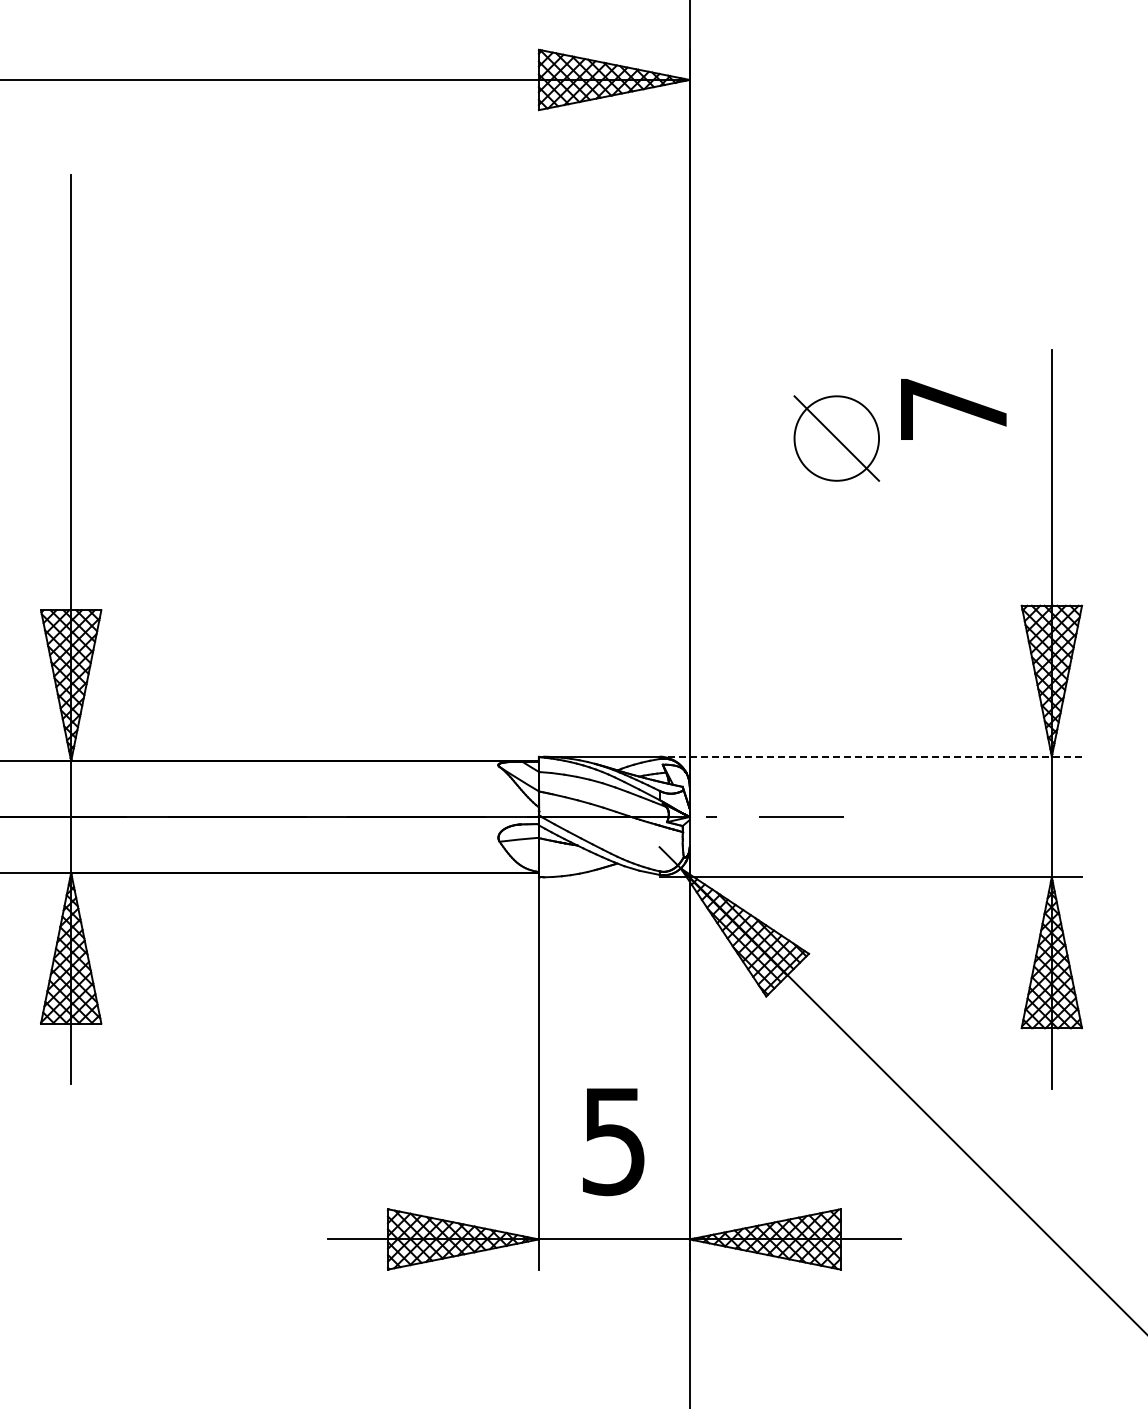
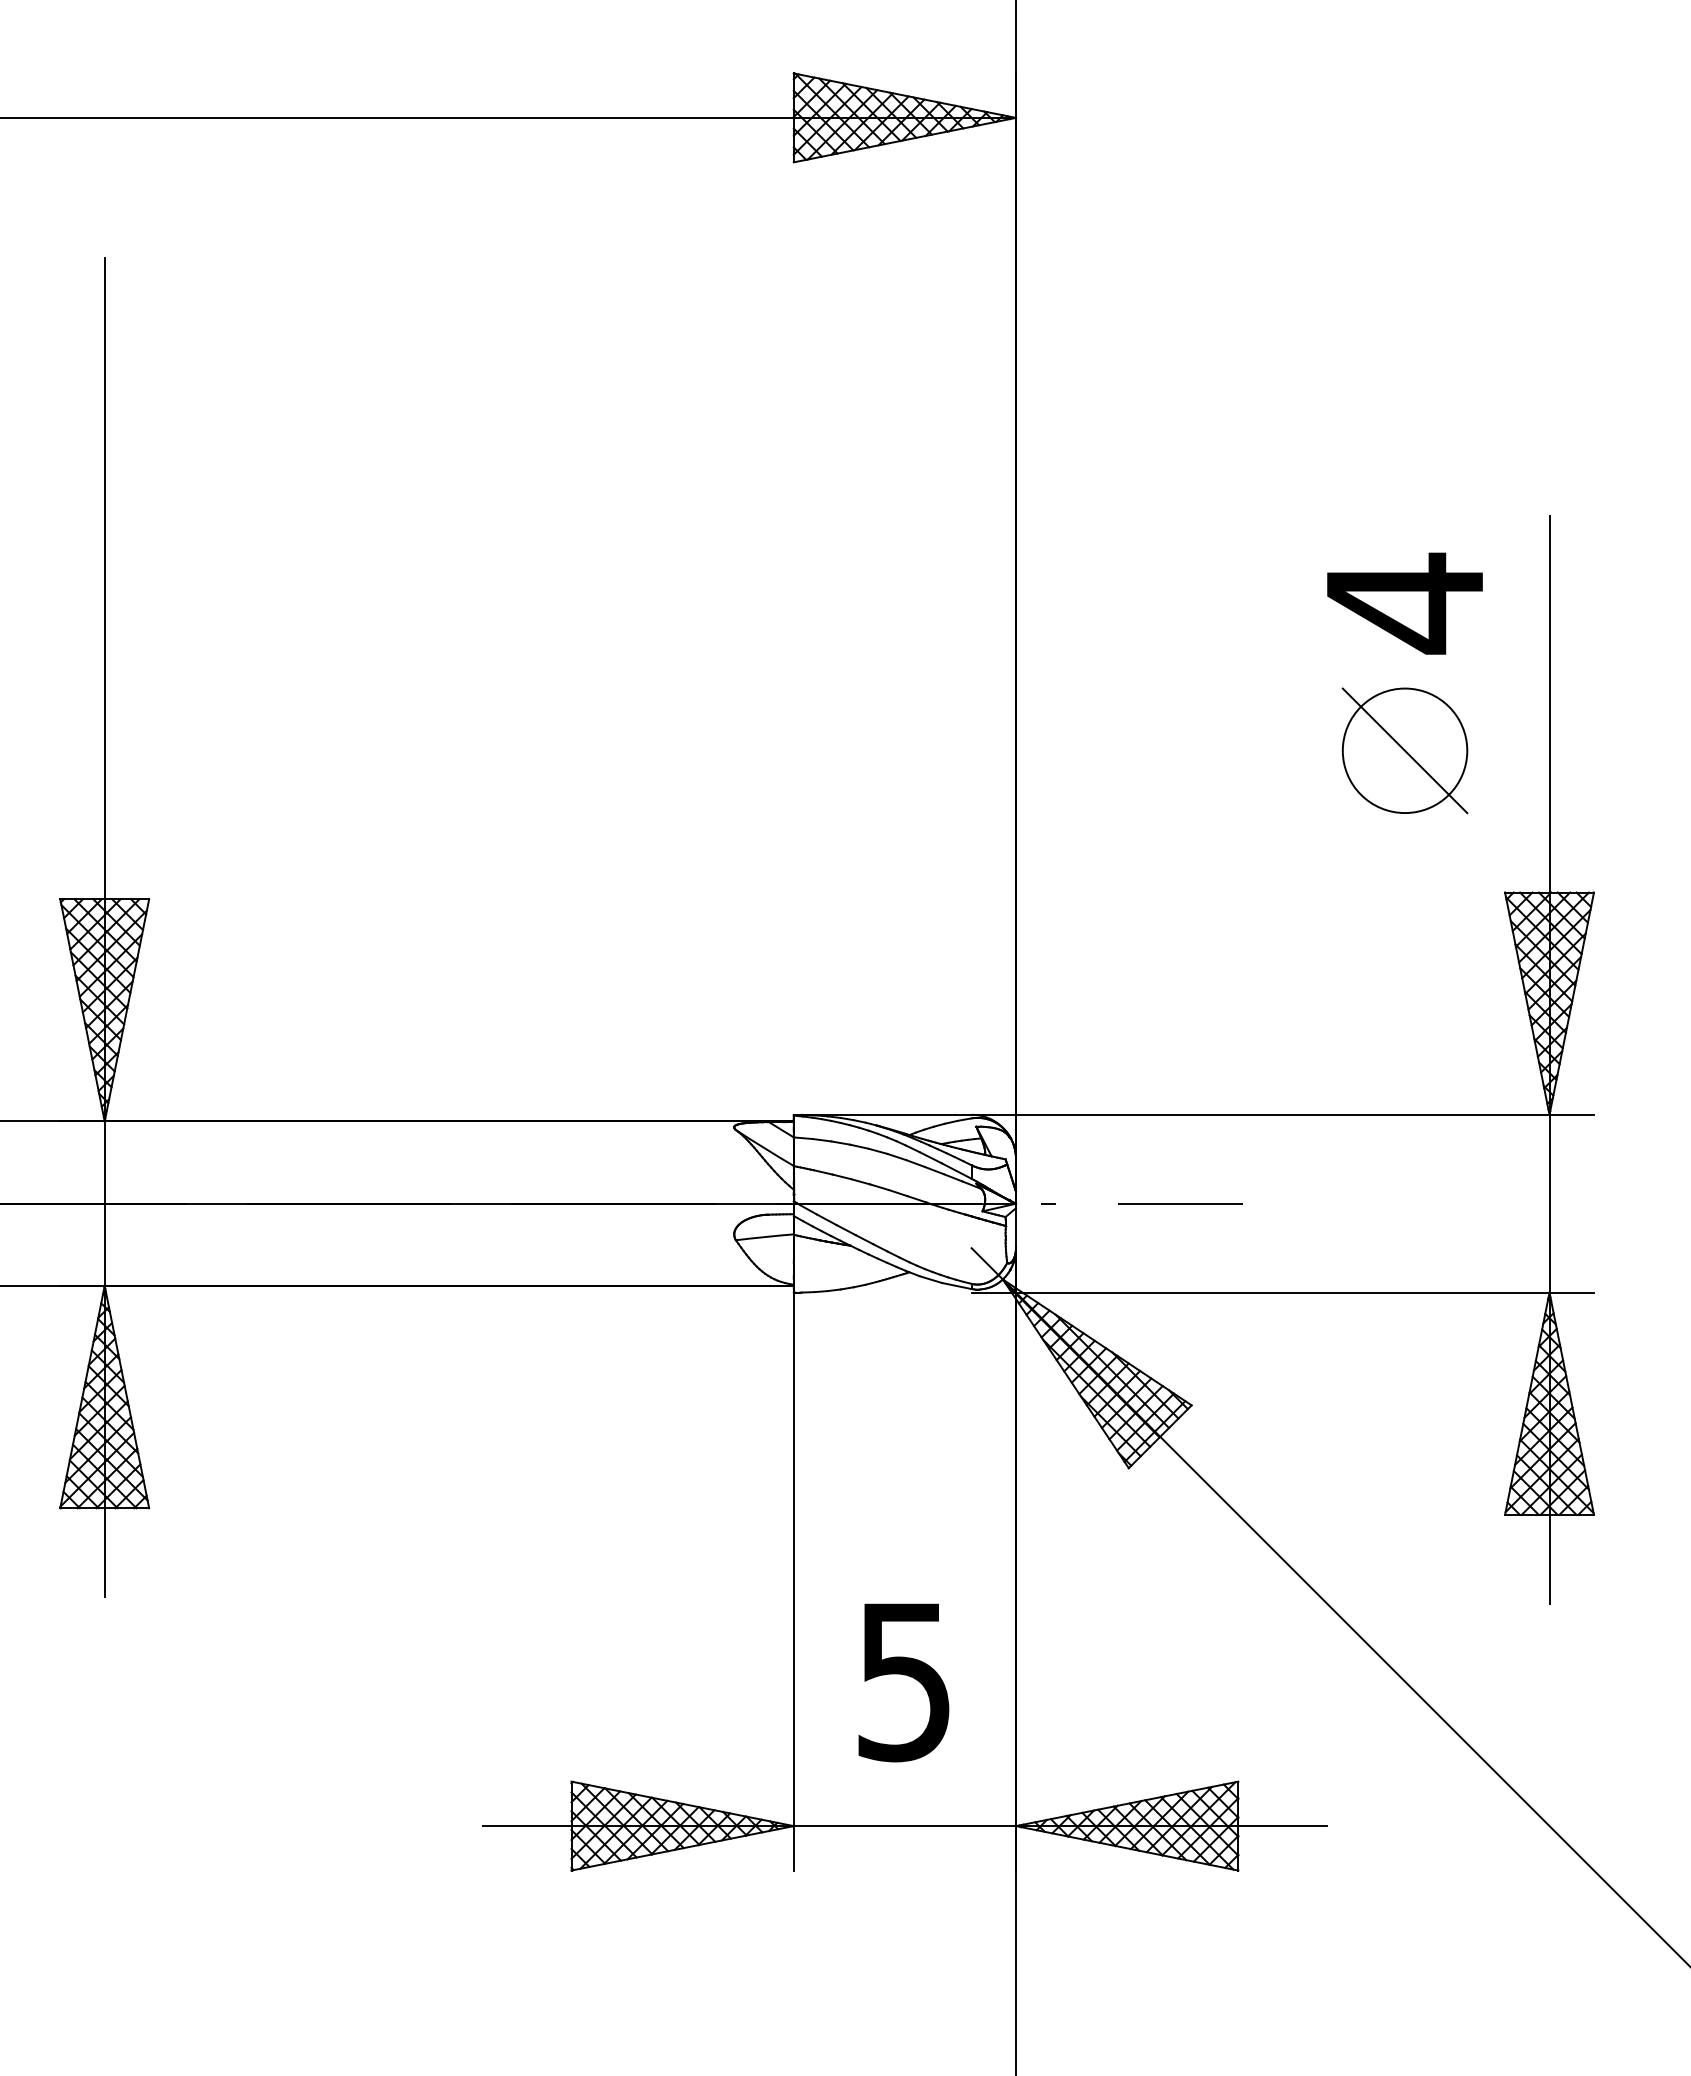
text: (953, 409) -> (1404, 603), 7 -> 4
part: (836, 438) -> (1404, 750), moved
line: (870, 756) -> (1282, 1114), dashed -> solid

